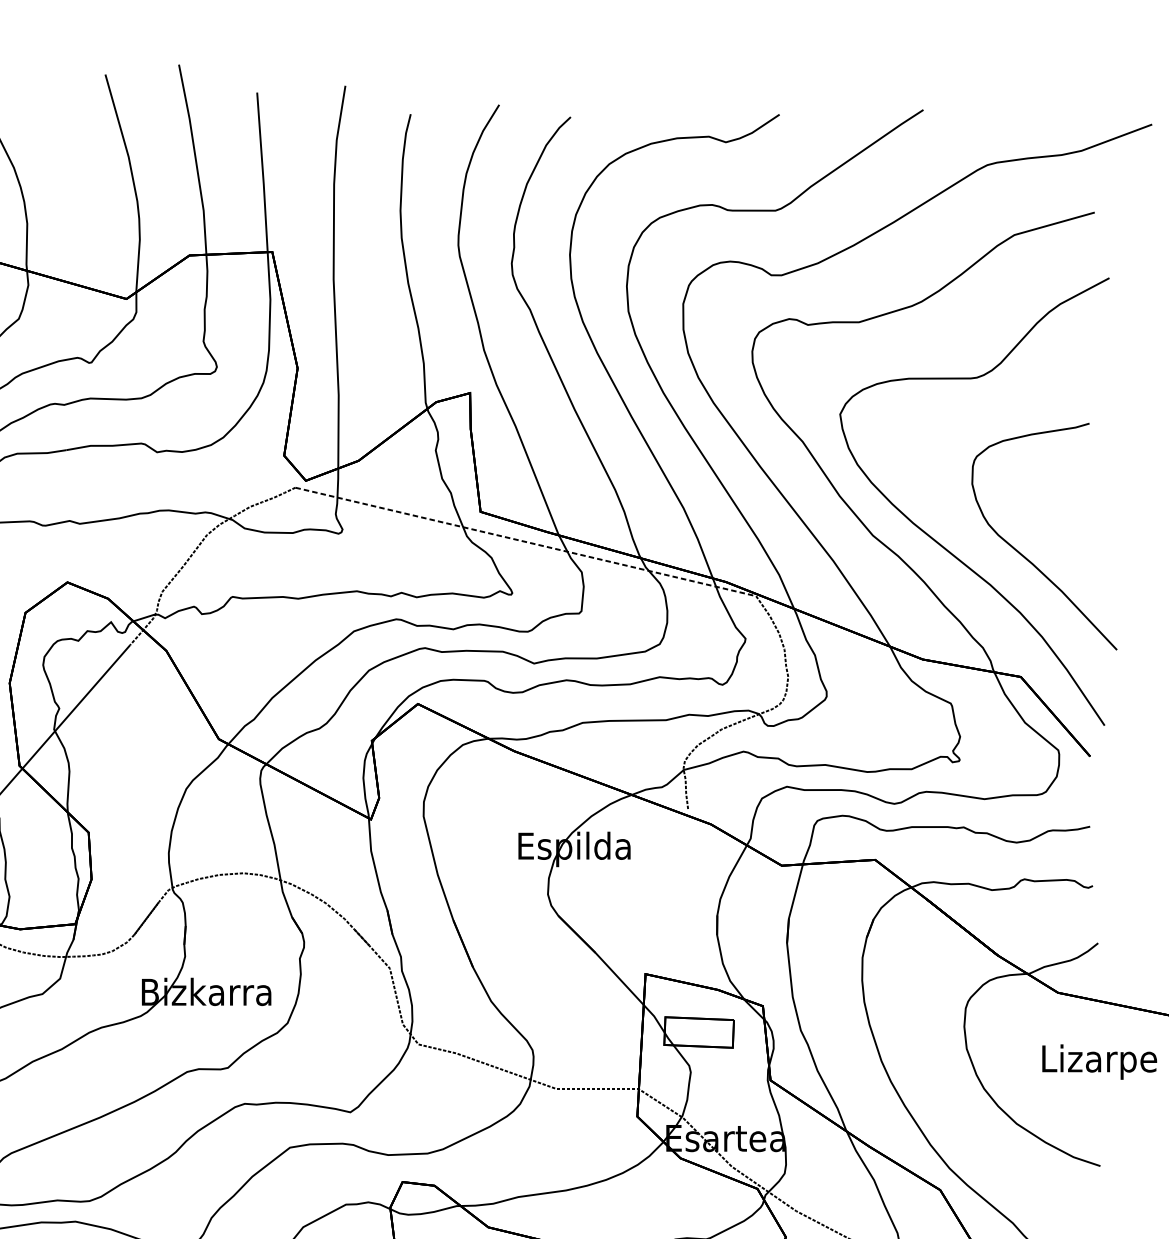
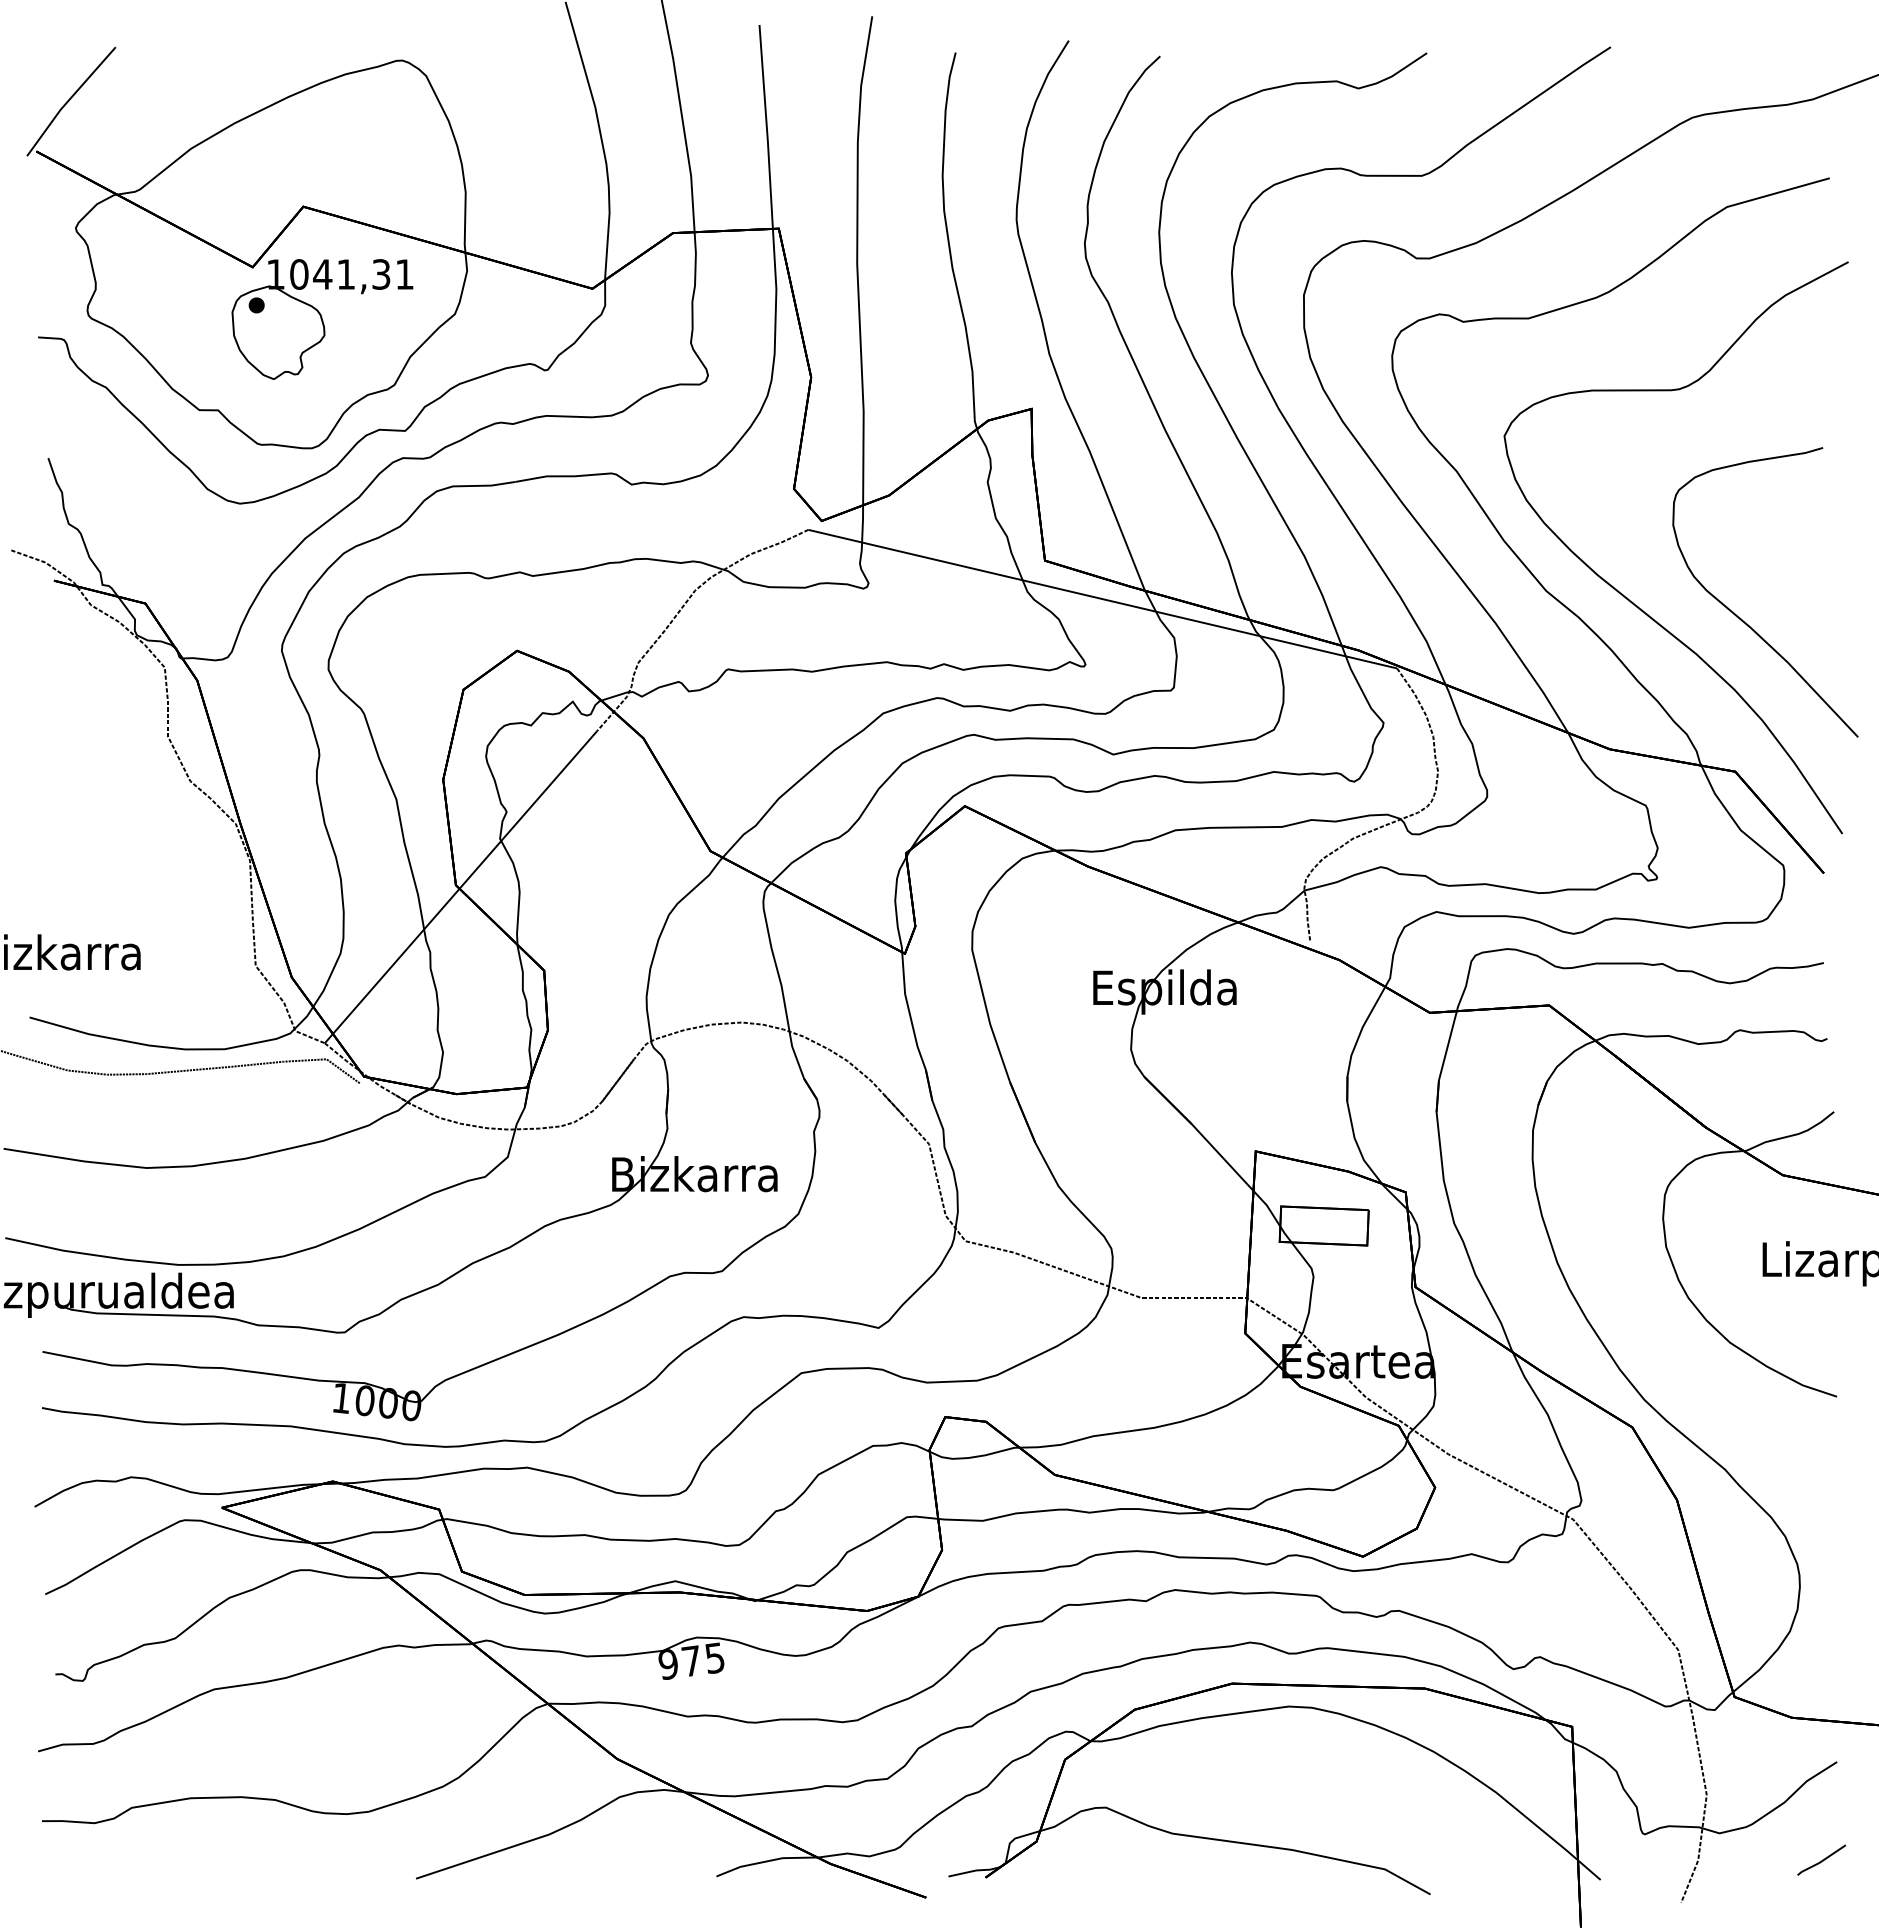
line: (526, 542) -> (1103, 599), dashed -> solid

